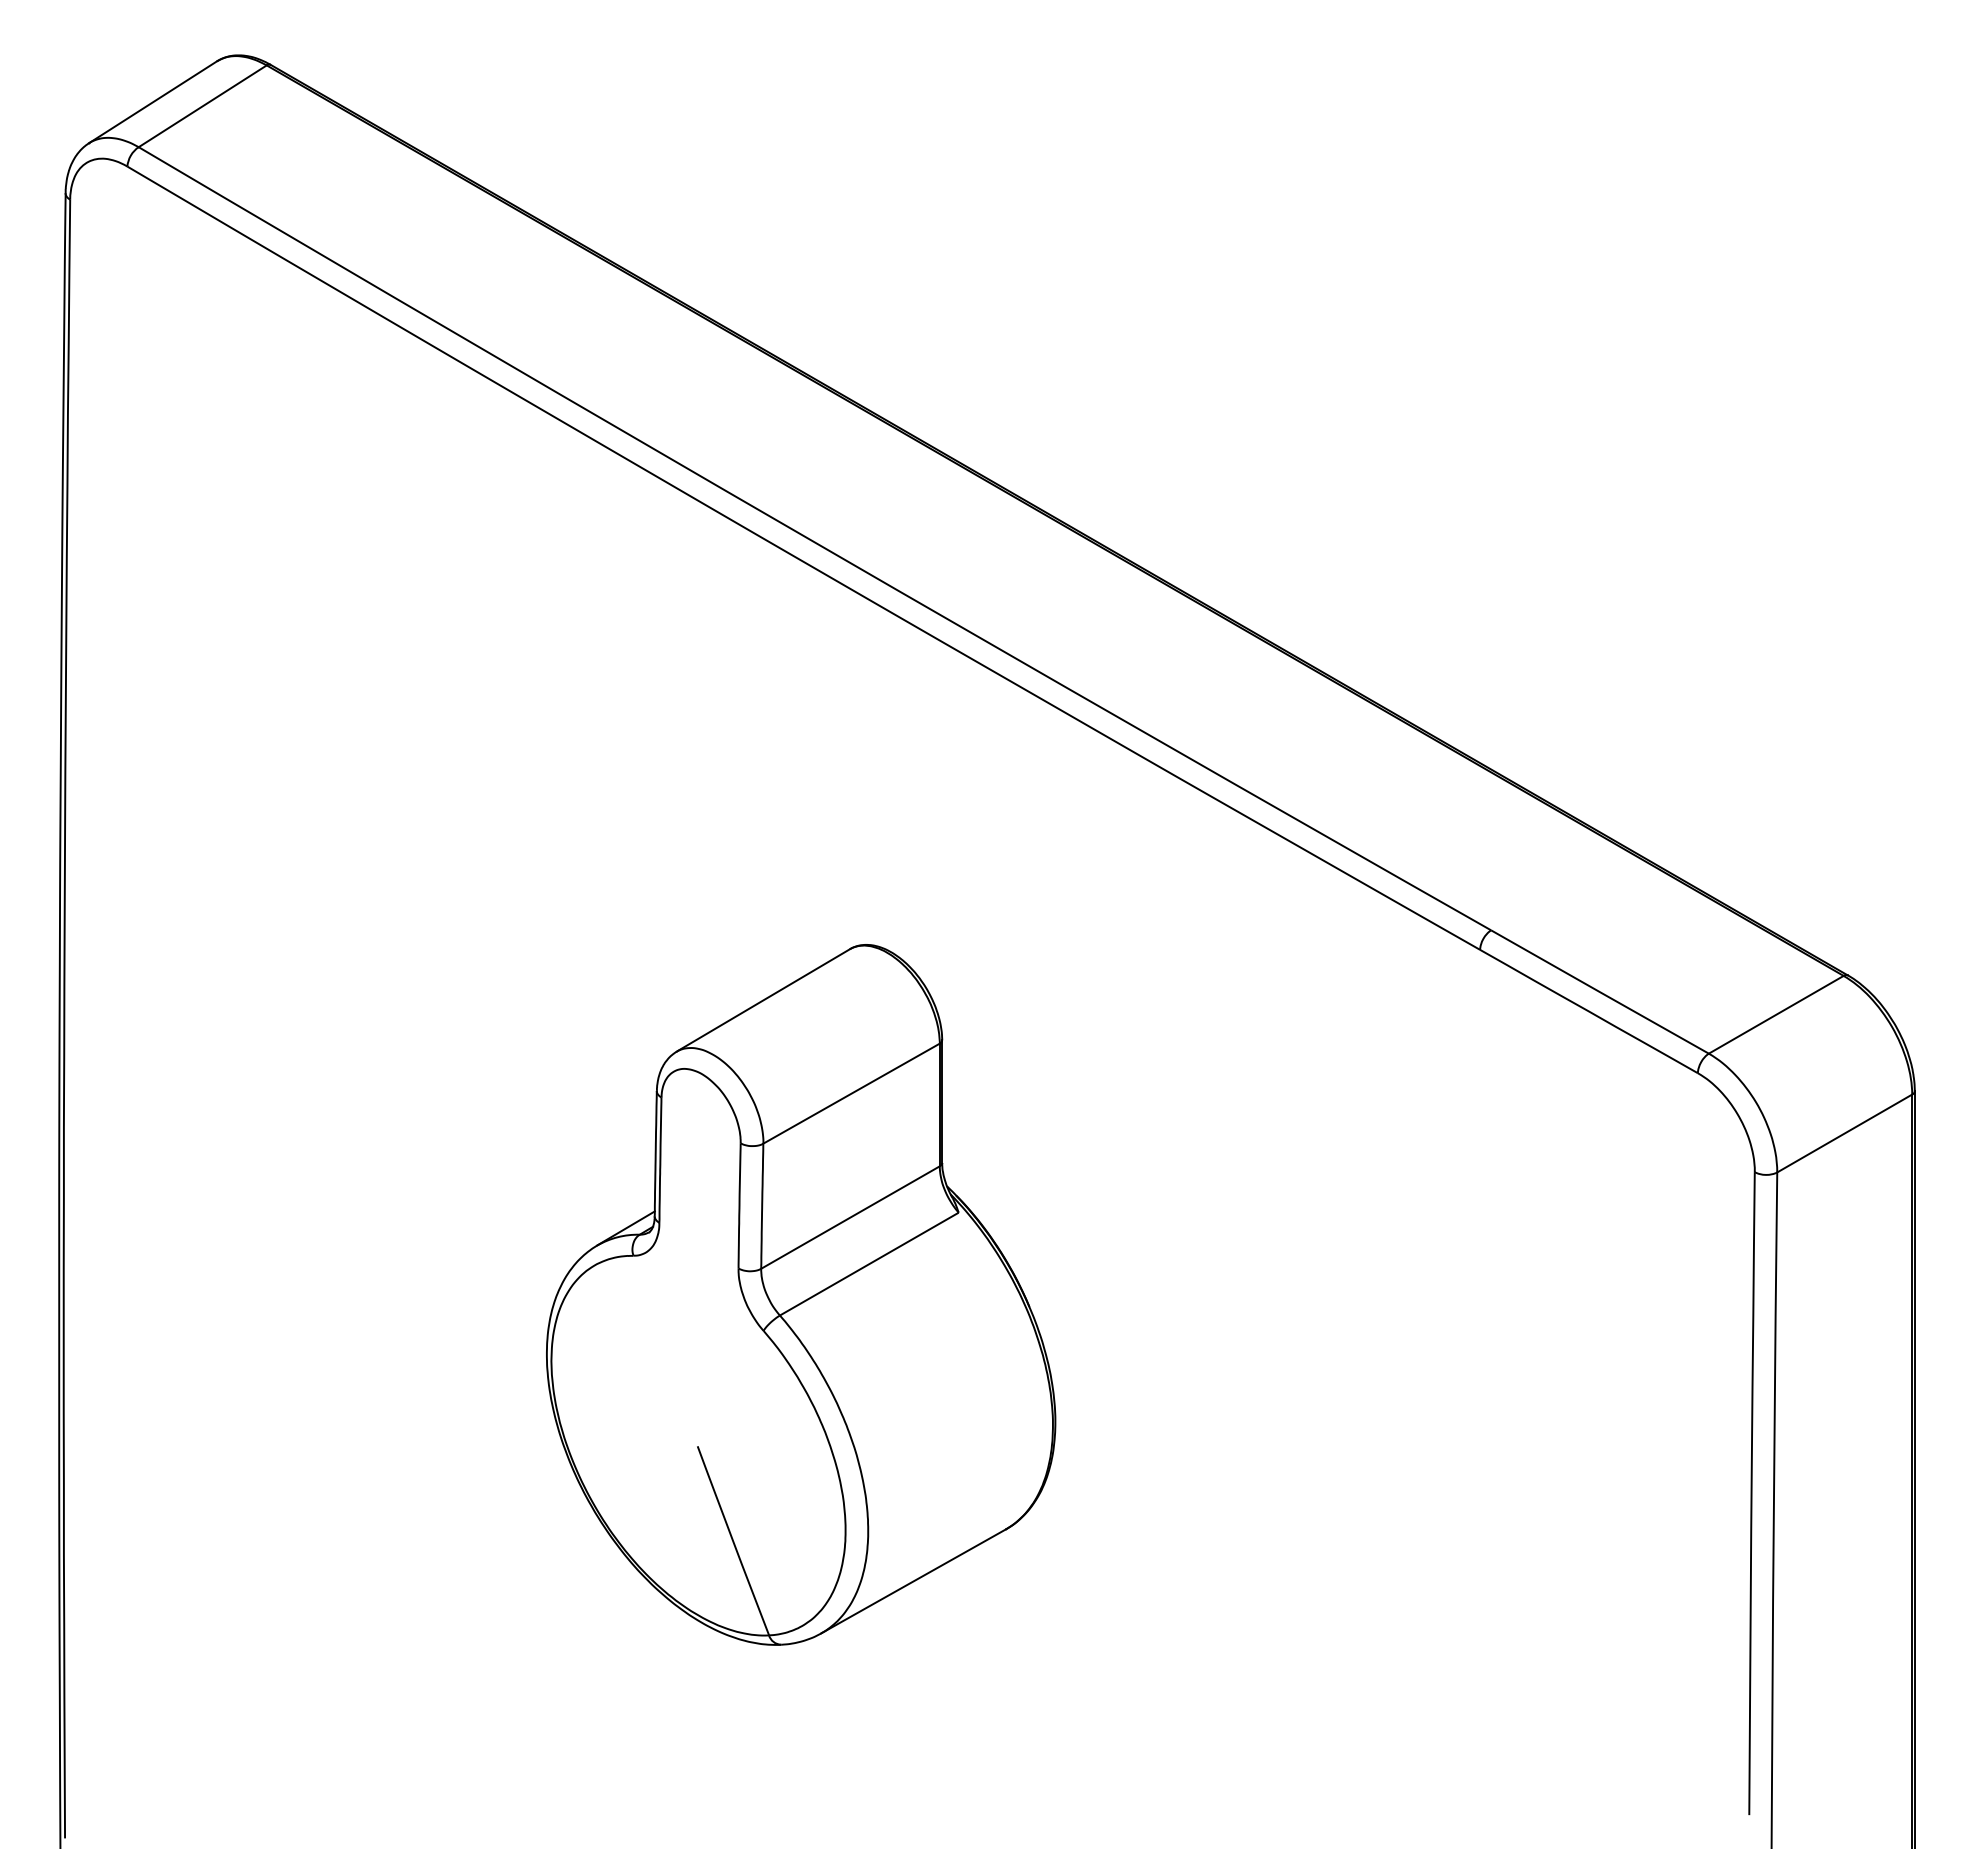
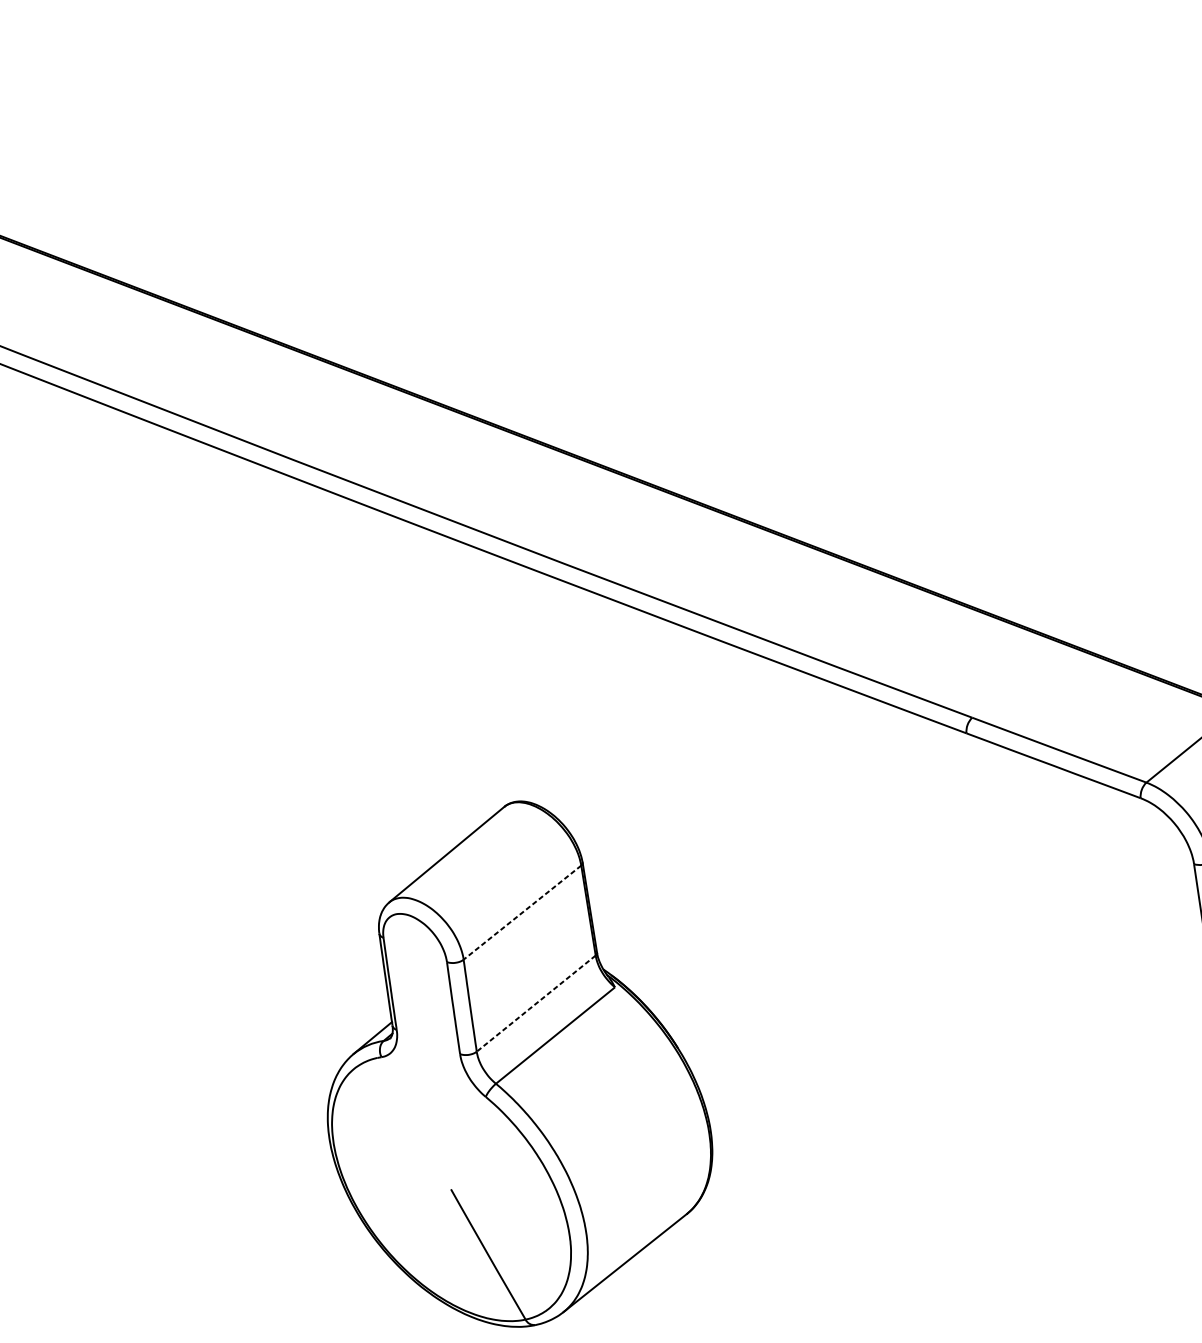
line: (851, 1093) -> (522, 912), solid -> dashed
line: (850, 1217) -> (536, 1003), solid -> dashed

